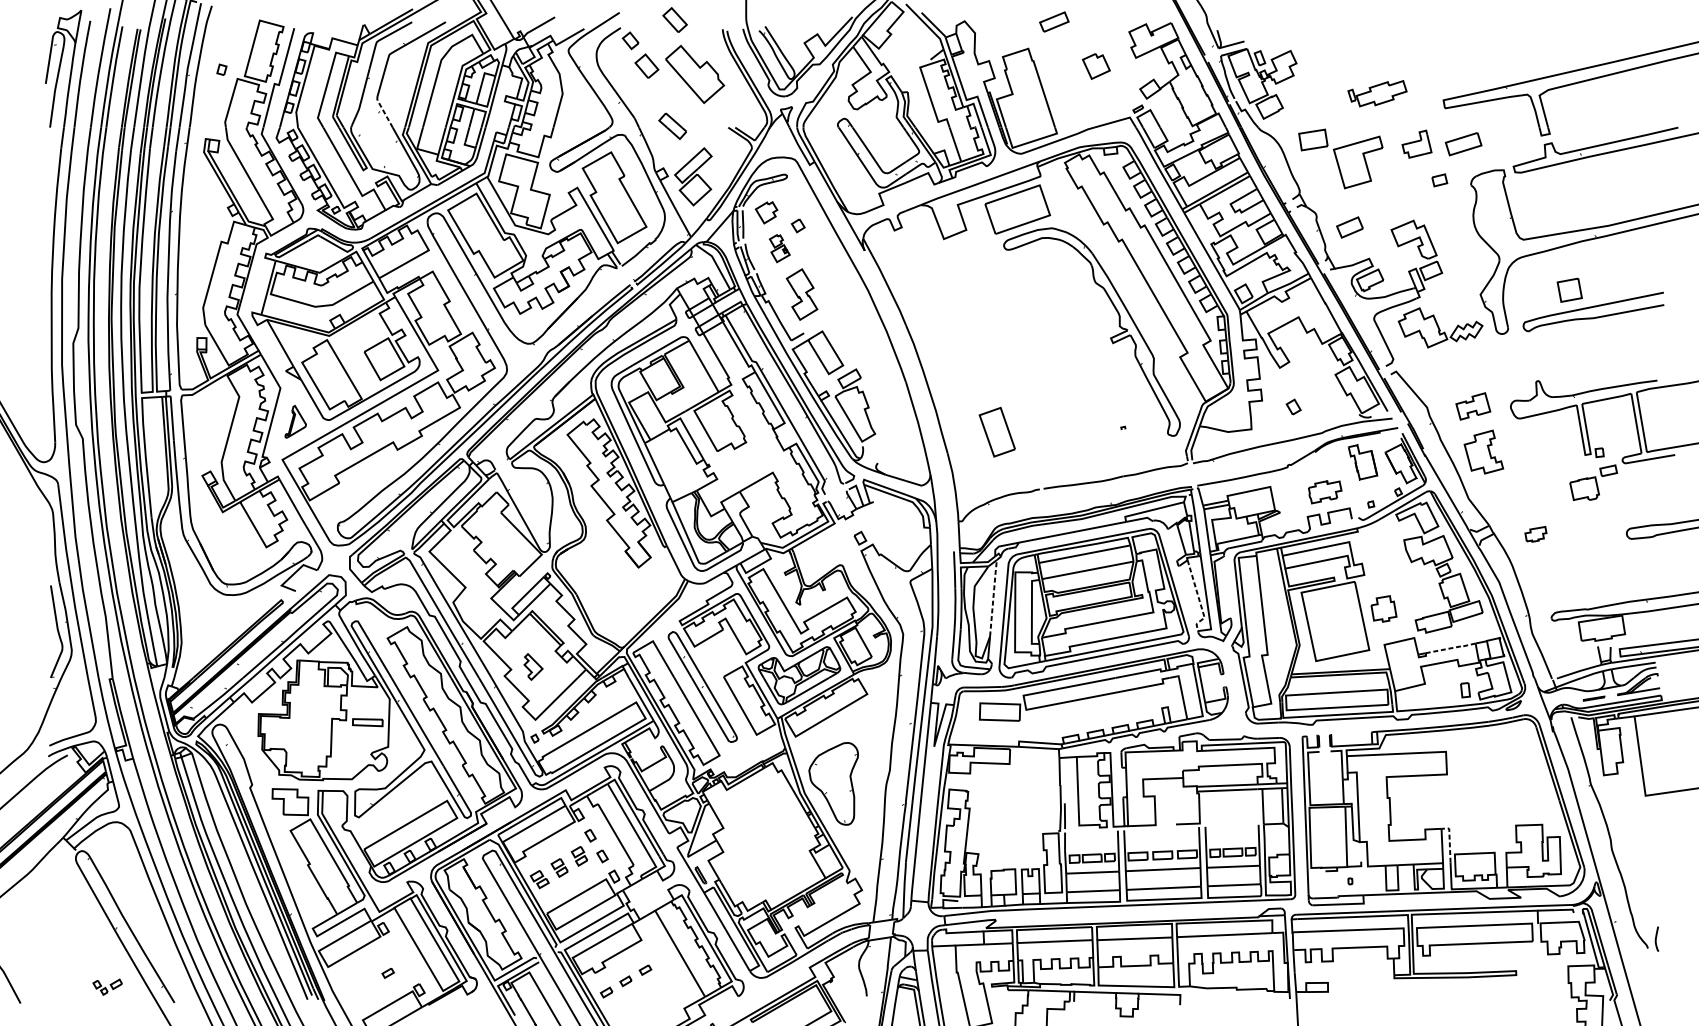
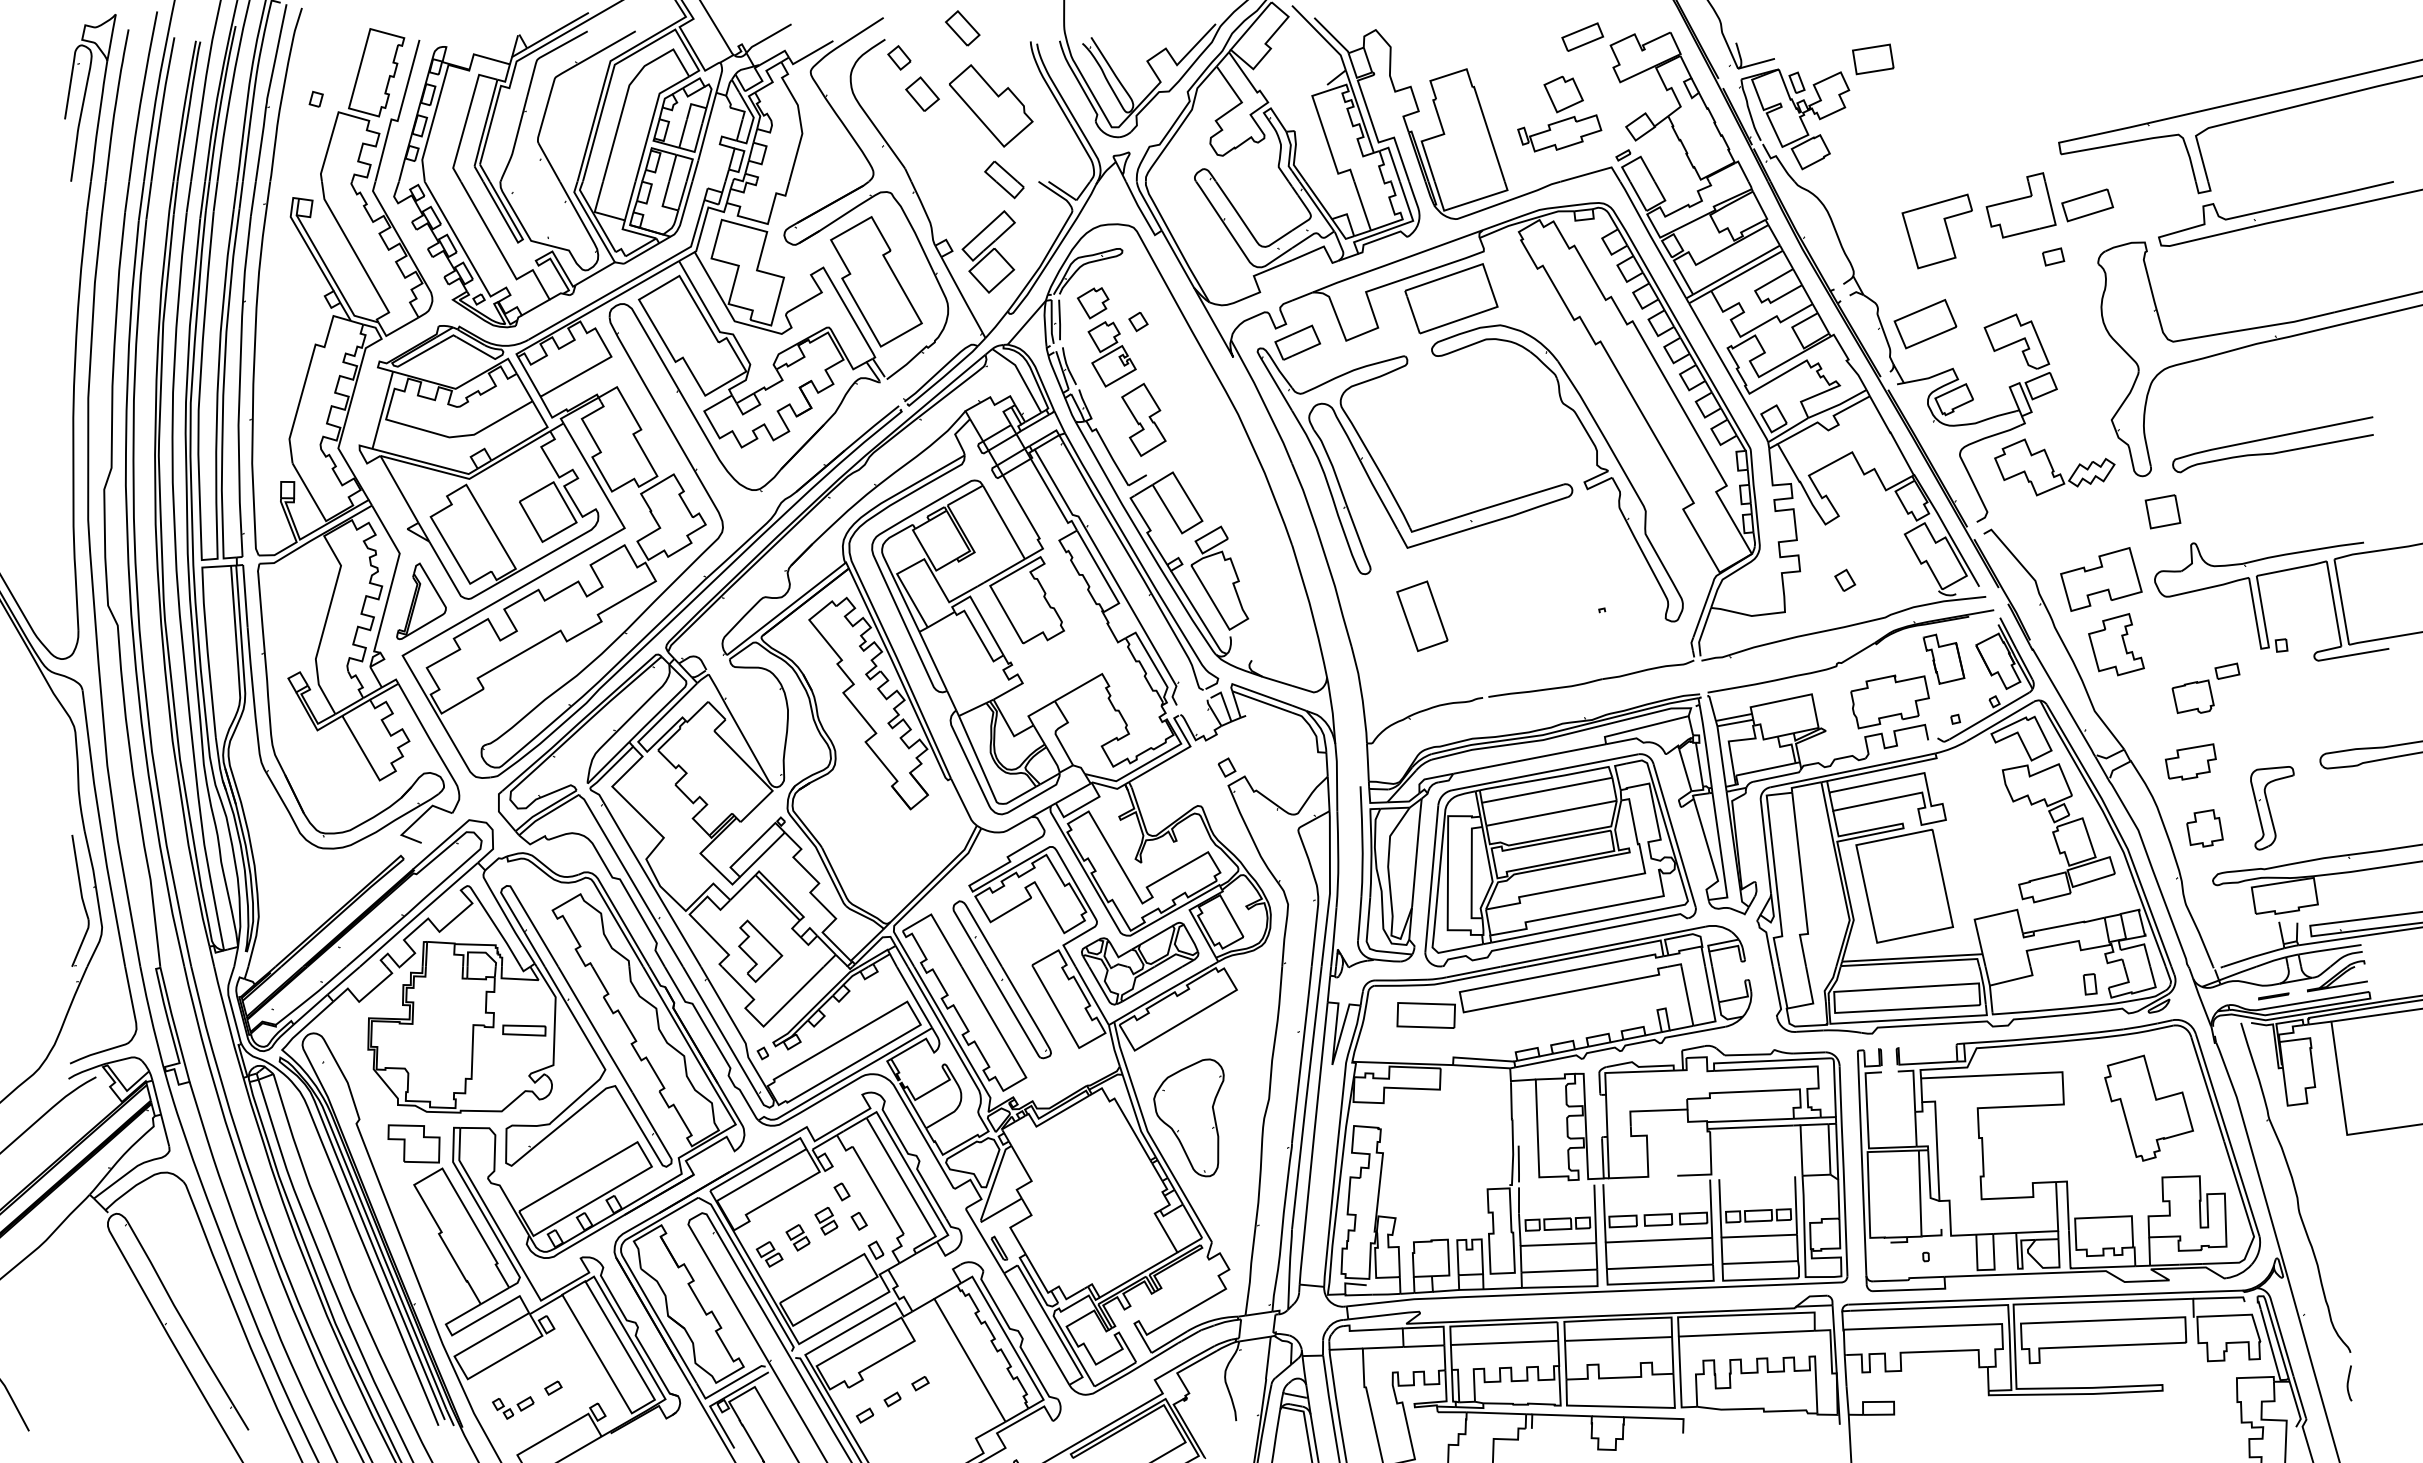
part: (1054, 21) -> (1582, 36), moved
part: (1377, 93) -> (1559, 133), moved
line: (384, 114) -> (548, 162), dashed -> solid
part: (672, 126) -> (1004, 179), moved
part: (1313, 140) -> (1873, 59), moved
part: (1416, 144) -> (2020, 205), size x1.67
part: (1350, 227) -> (1925, 324), size x1.67
part: (779, 248) -> (1111, 354), size x1.67
part: (1569, 290) -> (2162, 511), moved
part: (967, 328) -> (1379, 468), added
part: (1473, 406) -> (2101, 579), size x1.67
part: (295, 421) -> (421, 601), size x1.67
part: (1593, 482) -> (2205, 687), moved
part: (1324, 491) -> (1889, 701), size x1.67
part: (1535, 534) -> (2190, 761), size x1.67
part: (1593, 566) -> (2272, 808), added
line: (993, 597) -> (1416, 852), dashed -> solid
line: (1198, 598) -> (1709, 853), dashed -> solid
part: (1383, 609) -> (2204, 828), moved
line: (1451, 648) -> (2070, 924), dashed -> solid
part: (533, 666) -> (760, 950), size x1.67
part: (1506, 776) -> (2148, 1107), added
line: (1449, 841) -> (2067, 1199), dashed -> solid
curve: (1656, 939) -> (2348, 1383), moved
part: (107, 986) -> (513, 1407), moved

